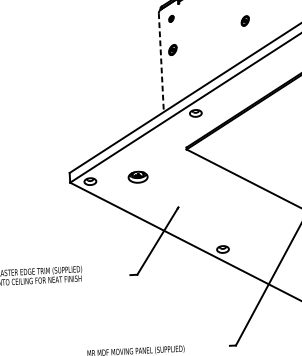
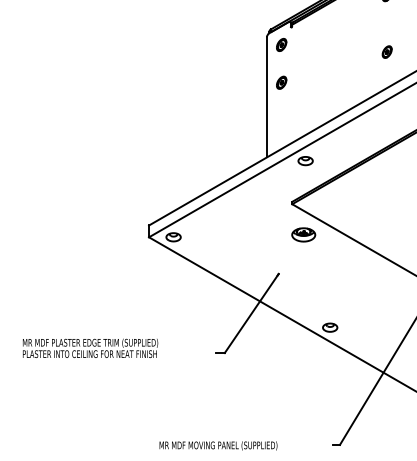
part: (171, 18) -> (281, 44), size x1.67
part: (244, 20) -> (386, 51), moved
line: (161, 62) -> (266, 97), dashed -> solid
part: (137, 176) -> (303, 234), moved

